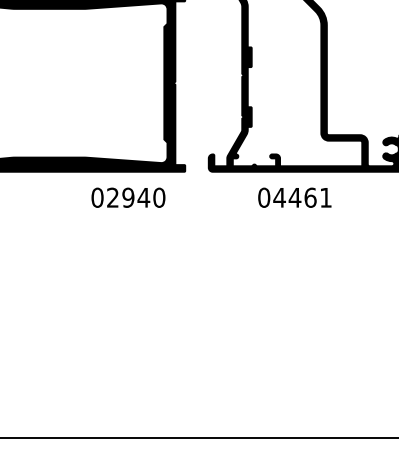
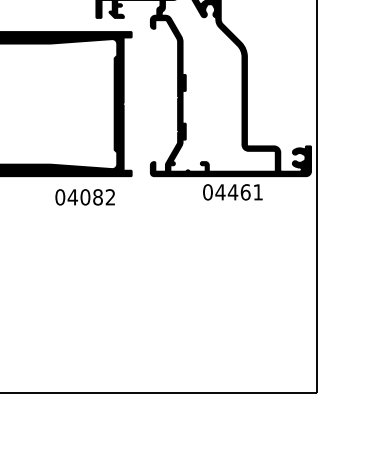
text: (135, 197) -> (91, 197), 02940 -> 04082
text: (294, 197) -> (232, 192), moved

